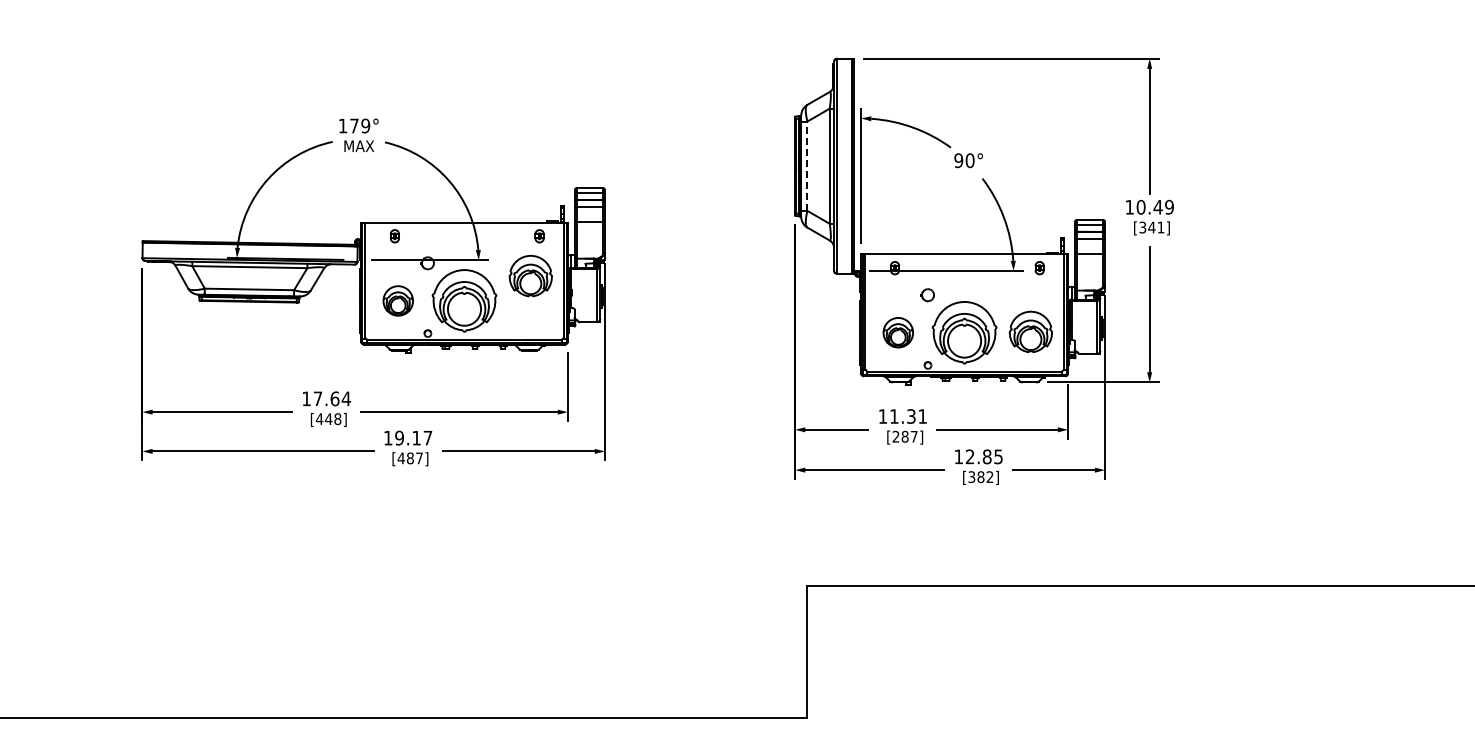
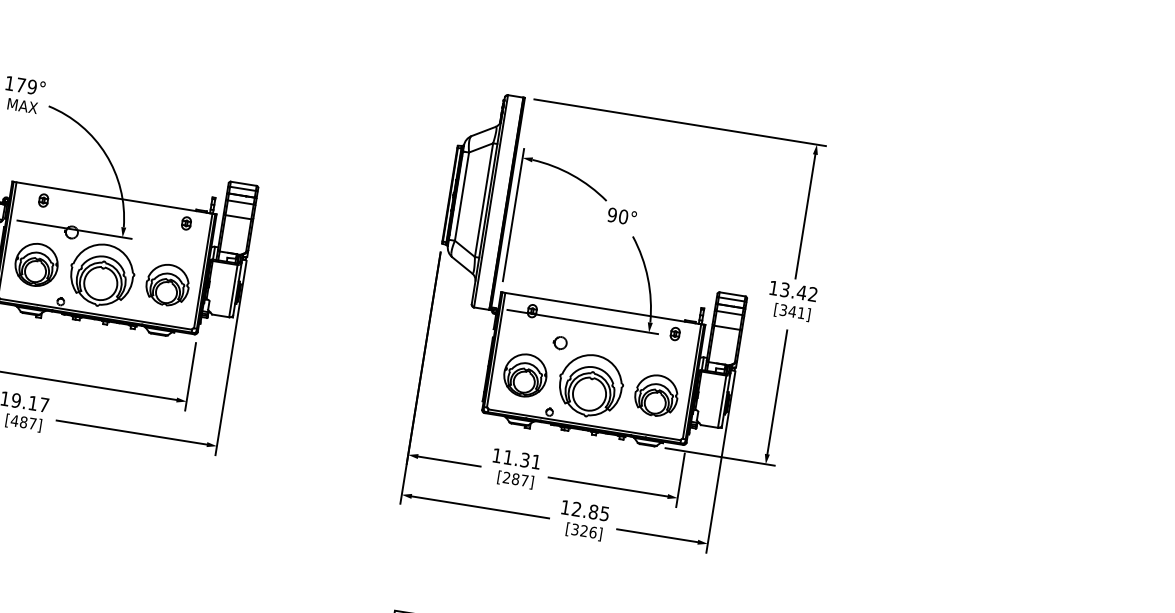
line: (807, 166) -> (462, 196), dashed -> solid
text: (1154, 207) -> (798, 292), 10.49 -> 13.42
part: (530, 276) -> (167, 285), moved
part: (398, 300) -> (37, 264), size x1.43
part: (898, 332) -> (525, 375), size x1.43
text: (985, 477) -> (588, 532), [382] -> [326]

